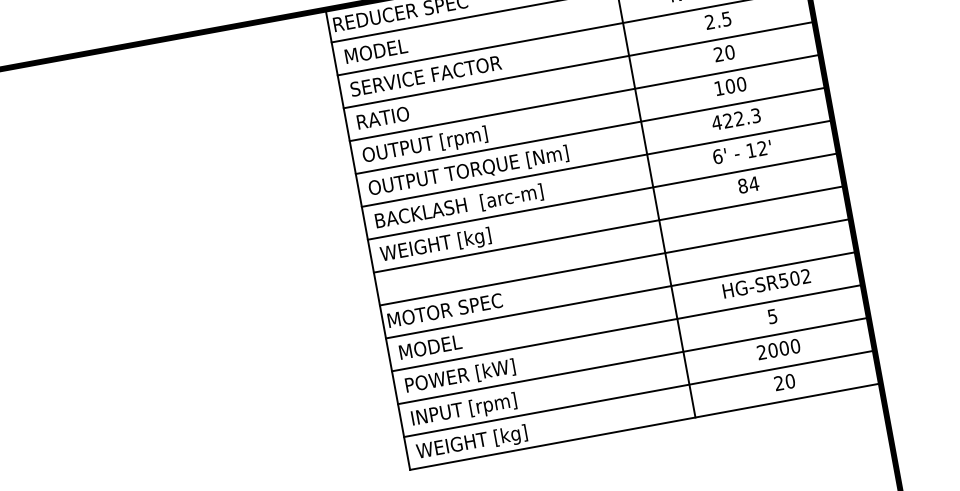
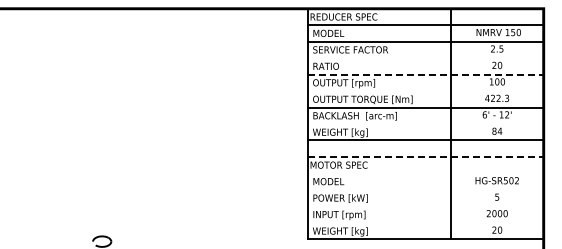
line: (578, 65) -> (425, 58), removed
line: (584, 97) -> (425, 74), solid -> dashed
line: (590, 131) -> (425, 91), removed
line: (602, 195) -> (425, 123), removed
line: (614, 261) -> (425, 156), solid -> dashed
line: (620, 295) -> (425, 173), removed
line: (626, 327) -> (425, 189), removed
line: (632, 361) -> (425, 206), removed
line: (638, 393) -> (425, 222), removed

